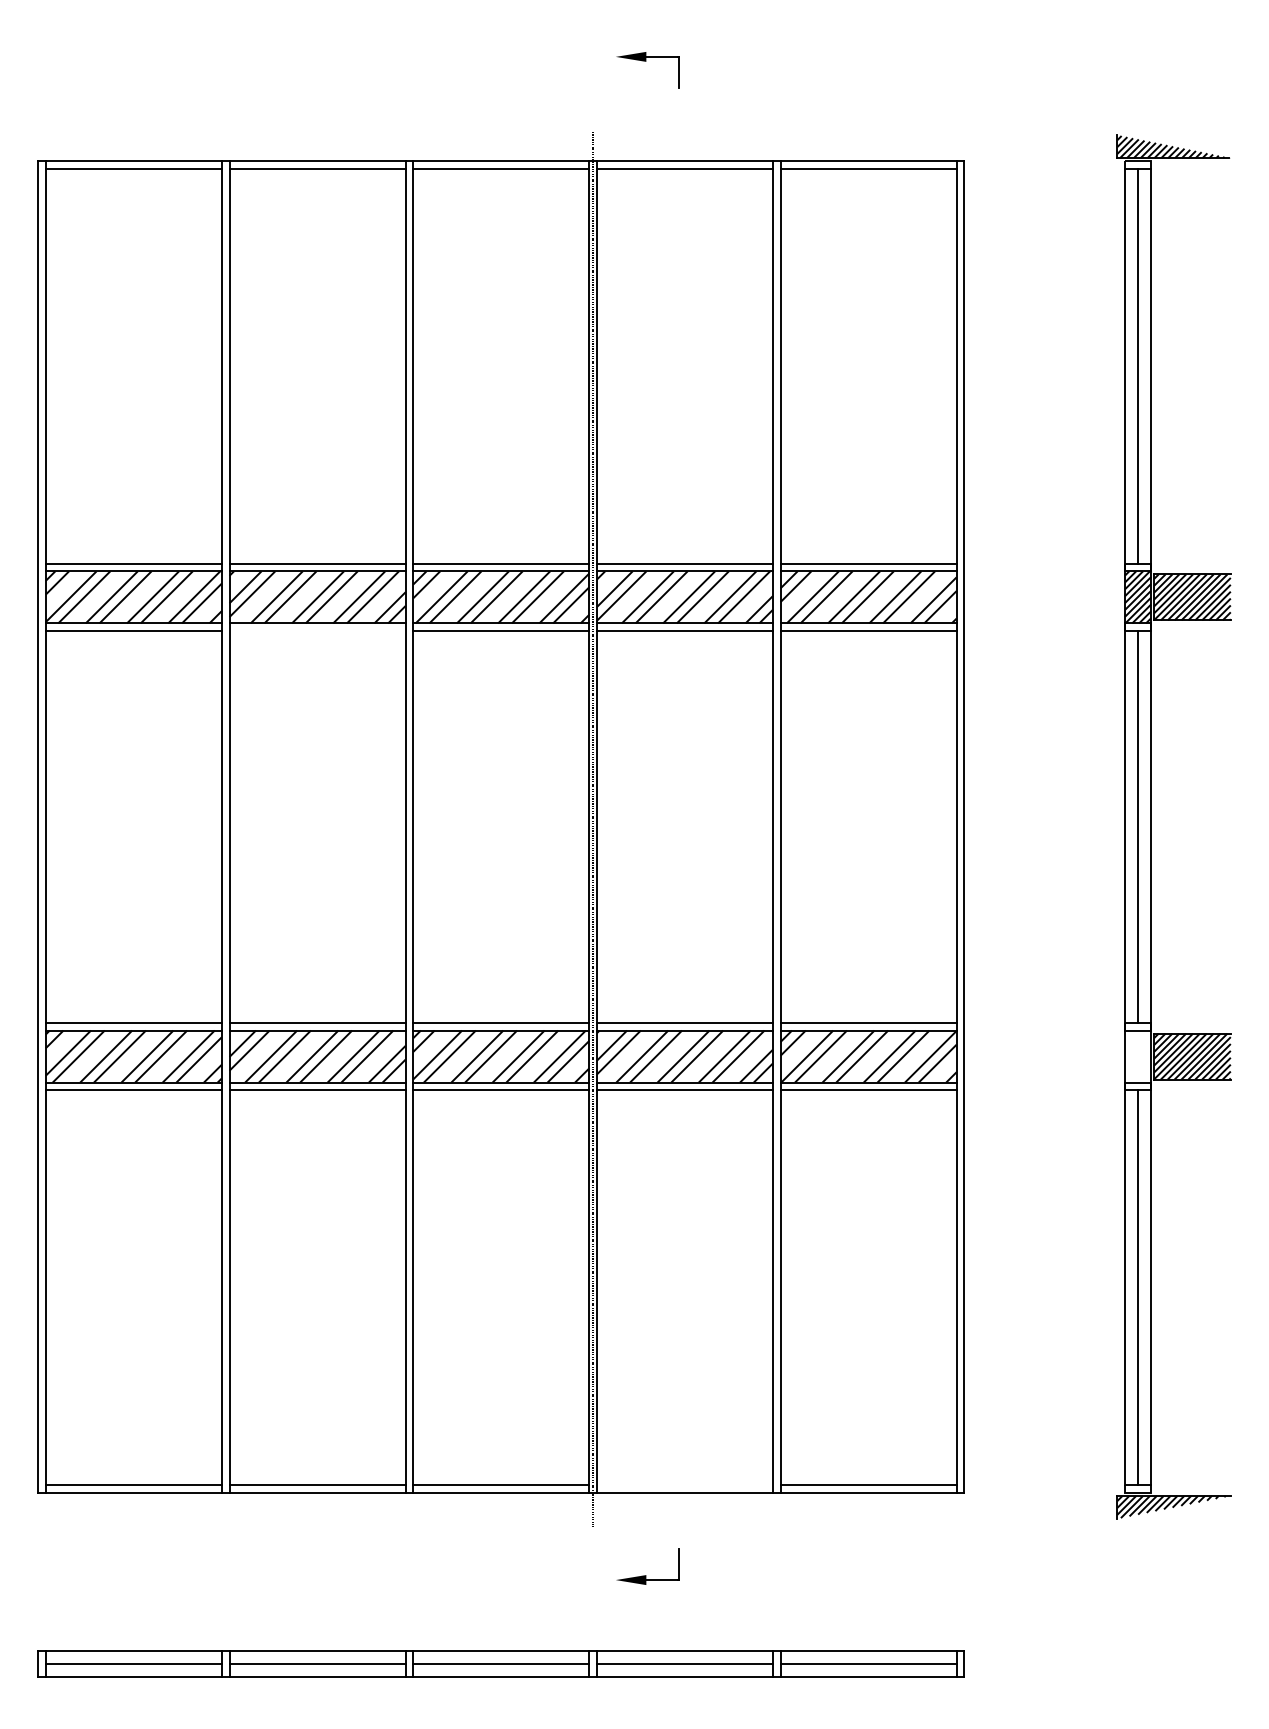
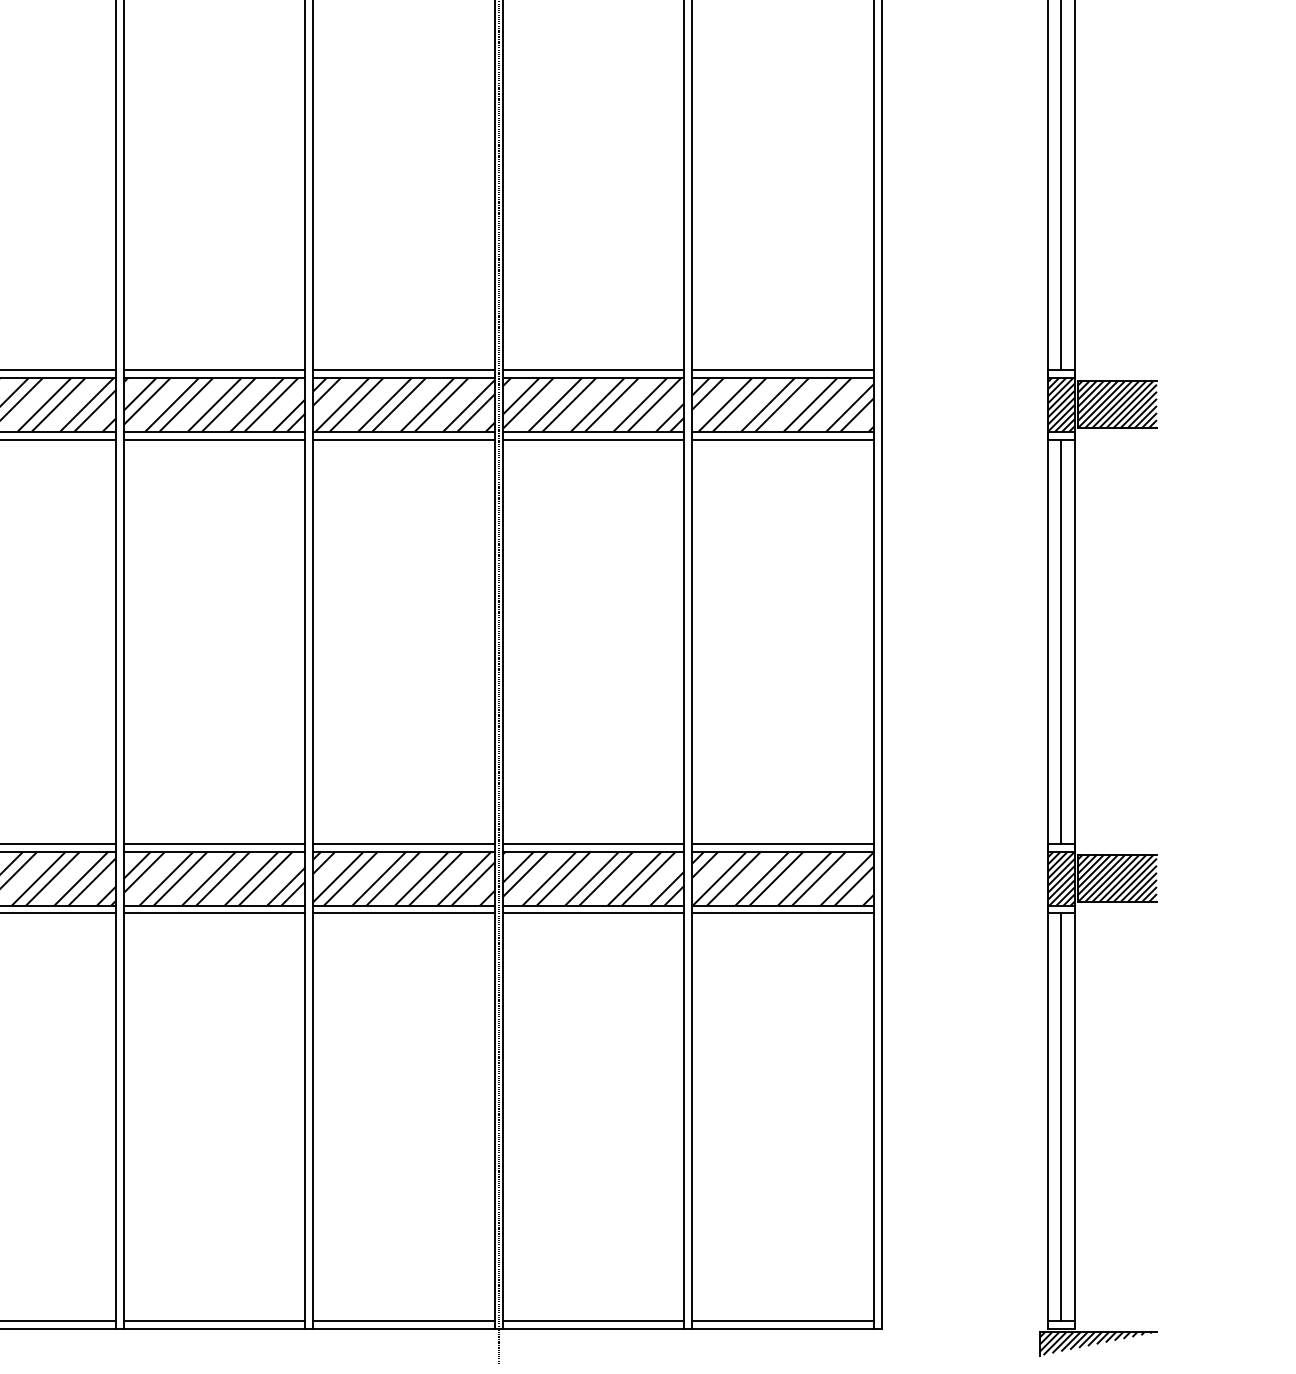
line: (317, 631) -> (214, 439), added
hatch: (1138, 1056) -> (1061, 878), added
line: (684, 1485) -> (593, 1321), added

